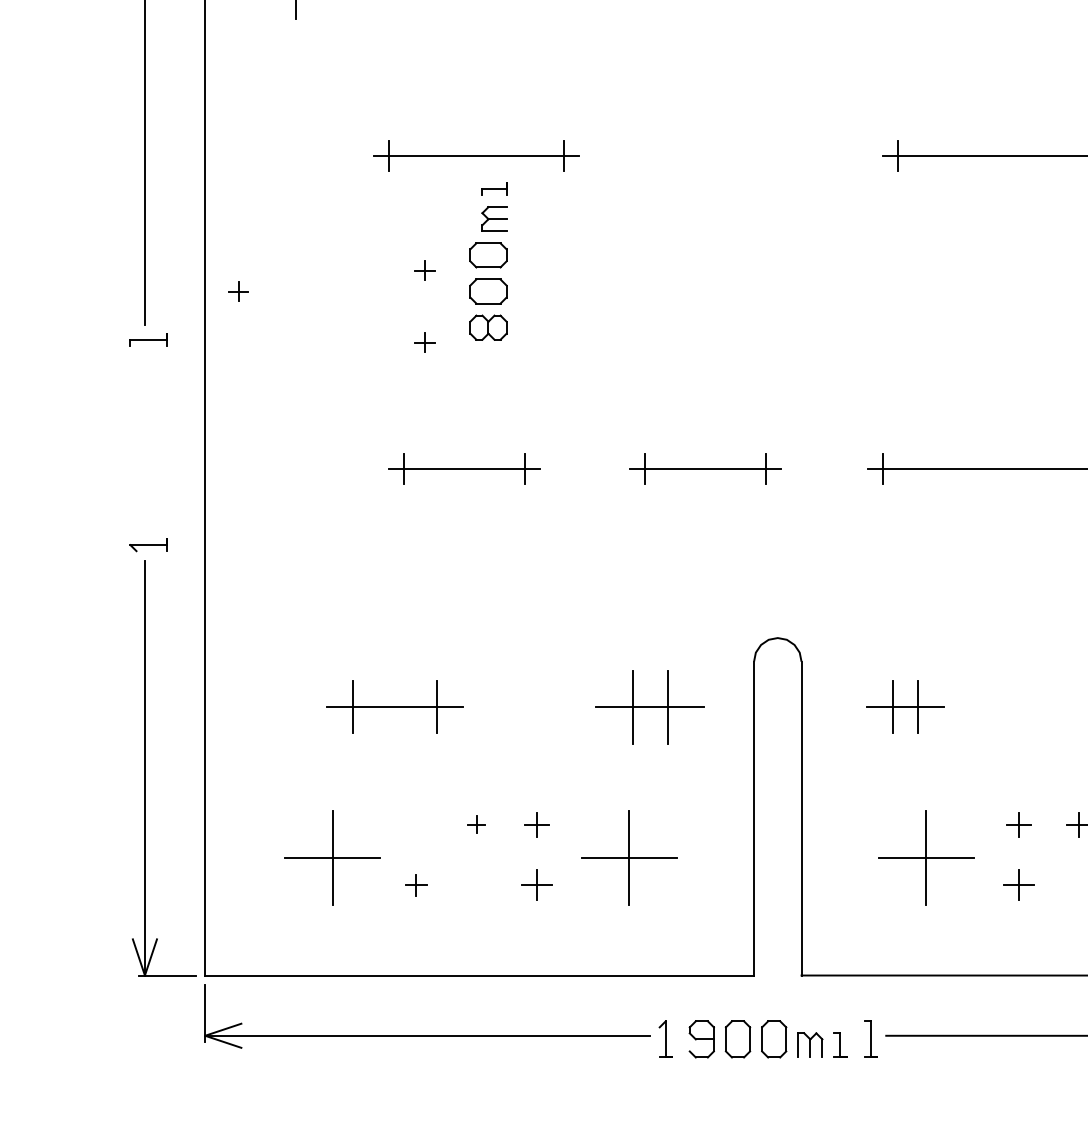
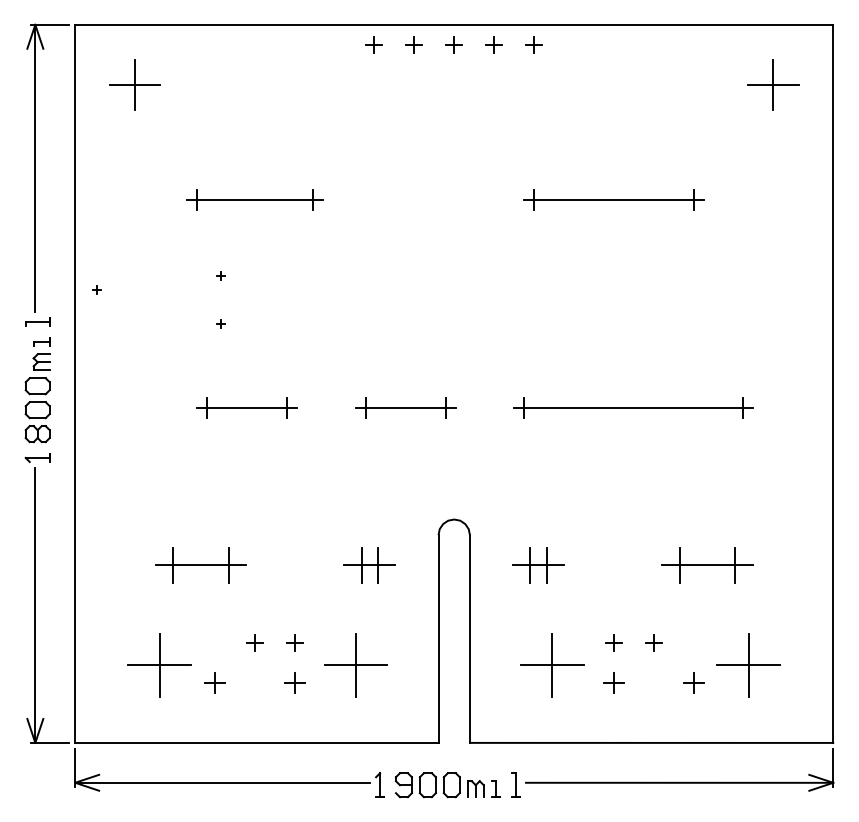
part: (488, 261) -> (37, 390), moved
part: (424, 269) -> (220, 275), size x0.62
part: (237, 290) -> (96, 289), size x0.62
part: (424, 341) -> (220, 323), size x0.62
part: (649, 707) -> (369, 565), size x0.71
part: (476, 823) -> (254, 642), size x1.43
part: (415, 884) -> (214, 682), size x1.43

